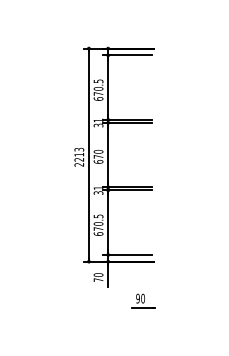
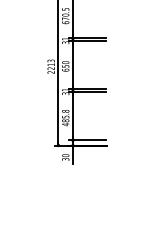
text: (98, 156) -> (65, 66), 670 -> 650
text: (98, 225) -> (65, 118), 670.5 -> 485.8
text: (98, 279) -> (65, 158), 70 -> 30
part: (143, 300) -> (99, 174), removed

